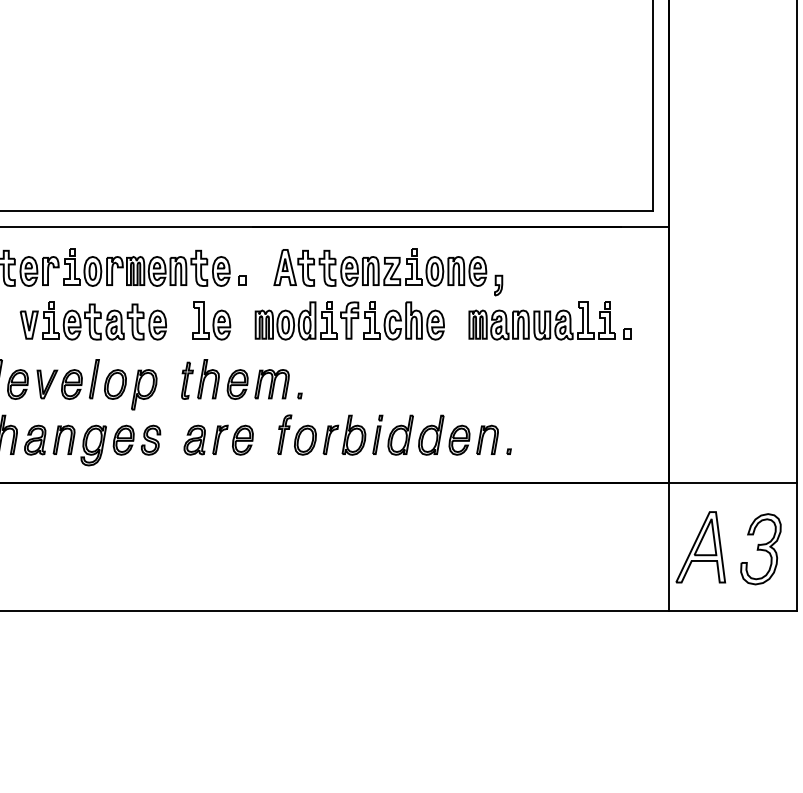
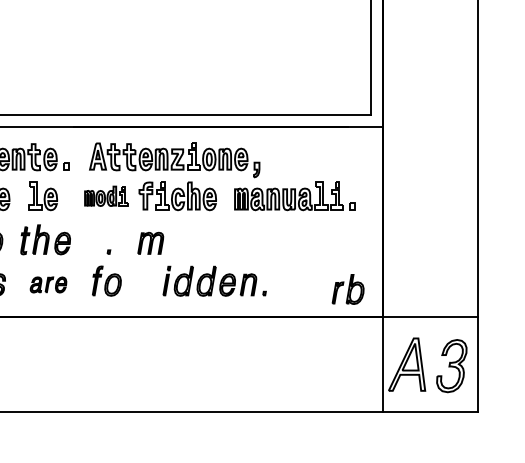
part: (295, 320) -> (105, 195), size x0.7
part: (271, 384) -> (150, 243), moved
part: (344, 434) -> (348, 288), moved
part: (218, 439) -> (48, 284), size x0.7

